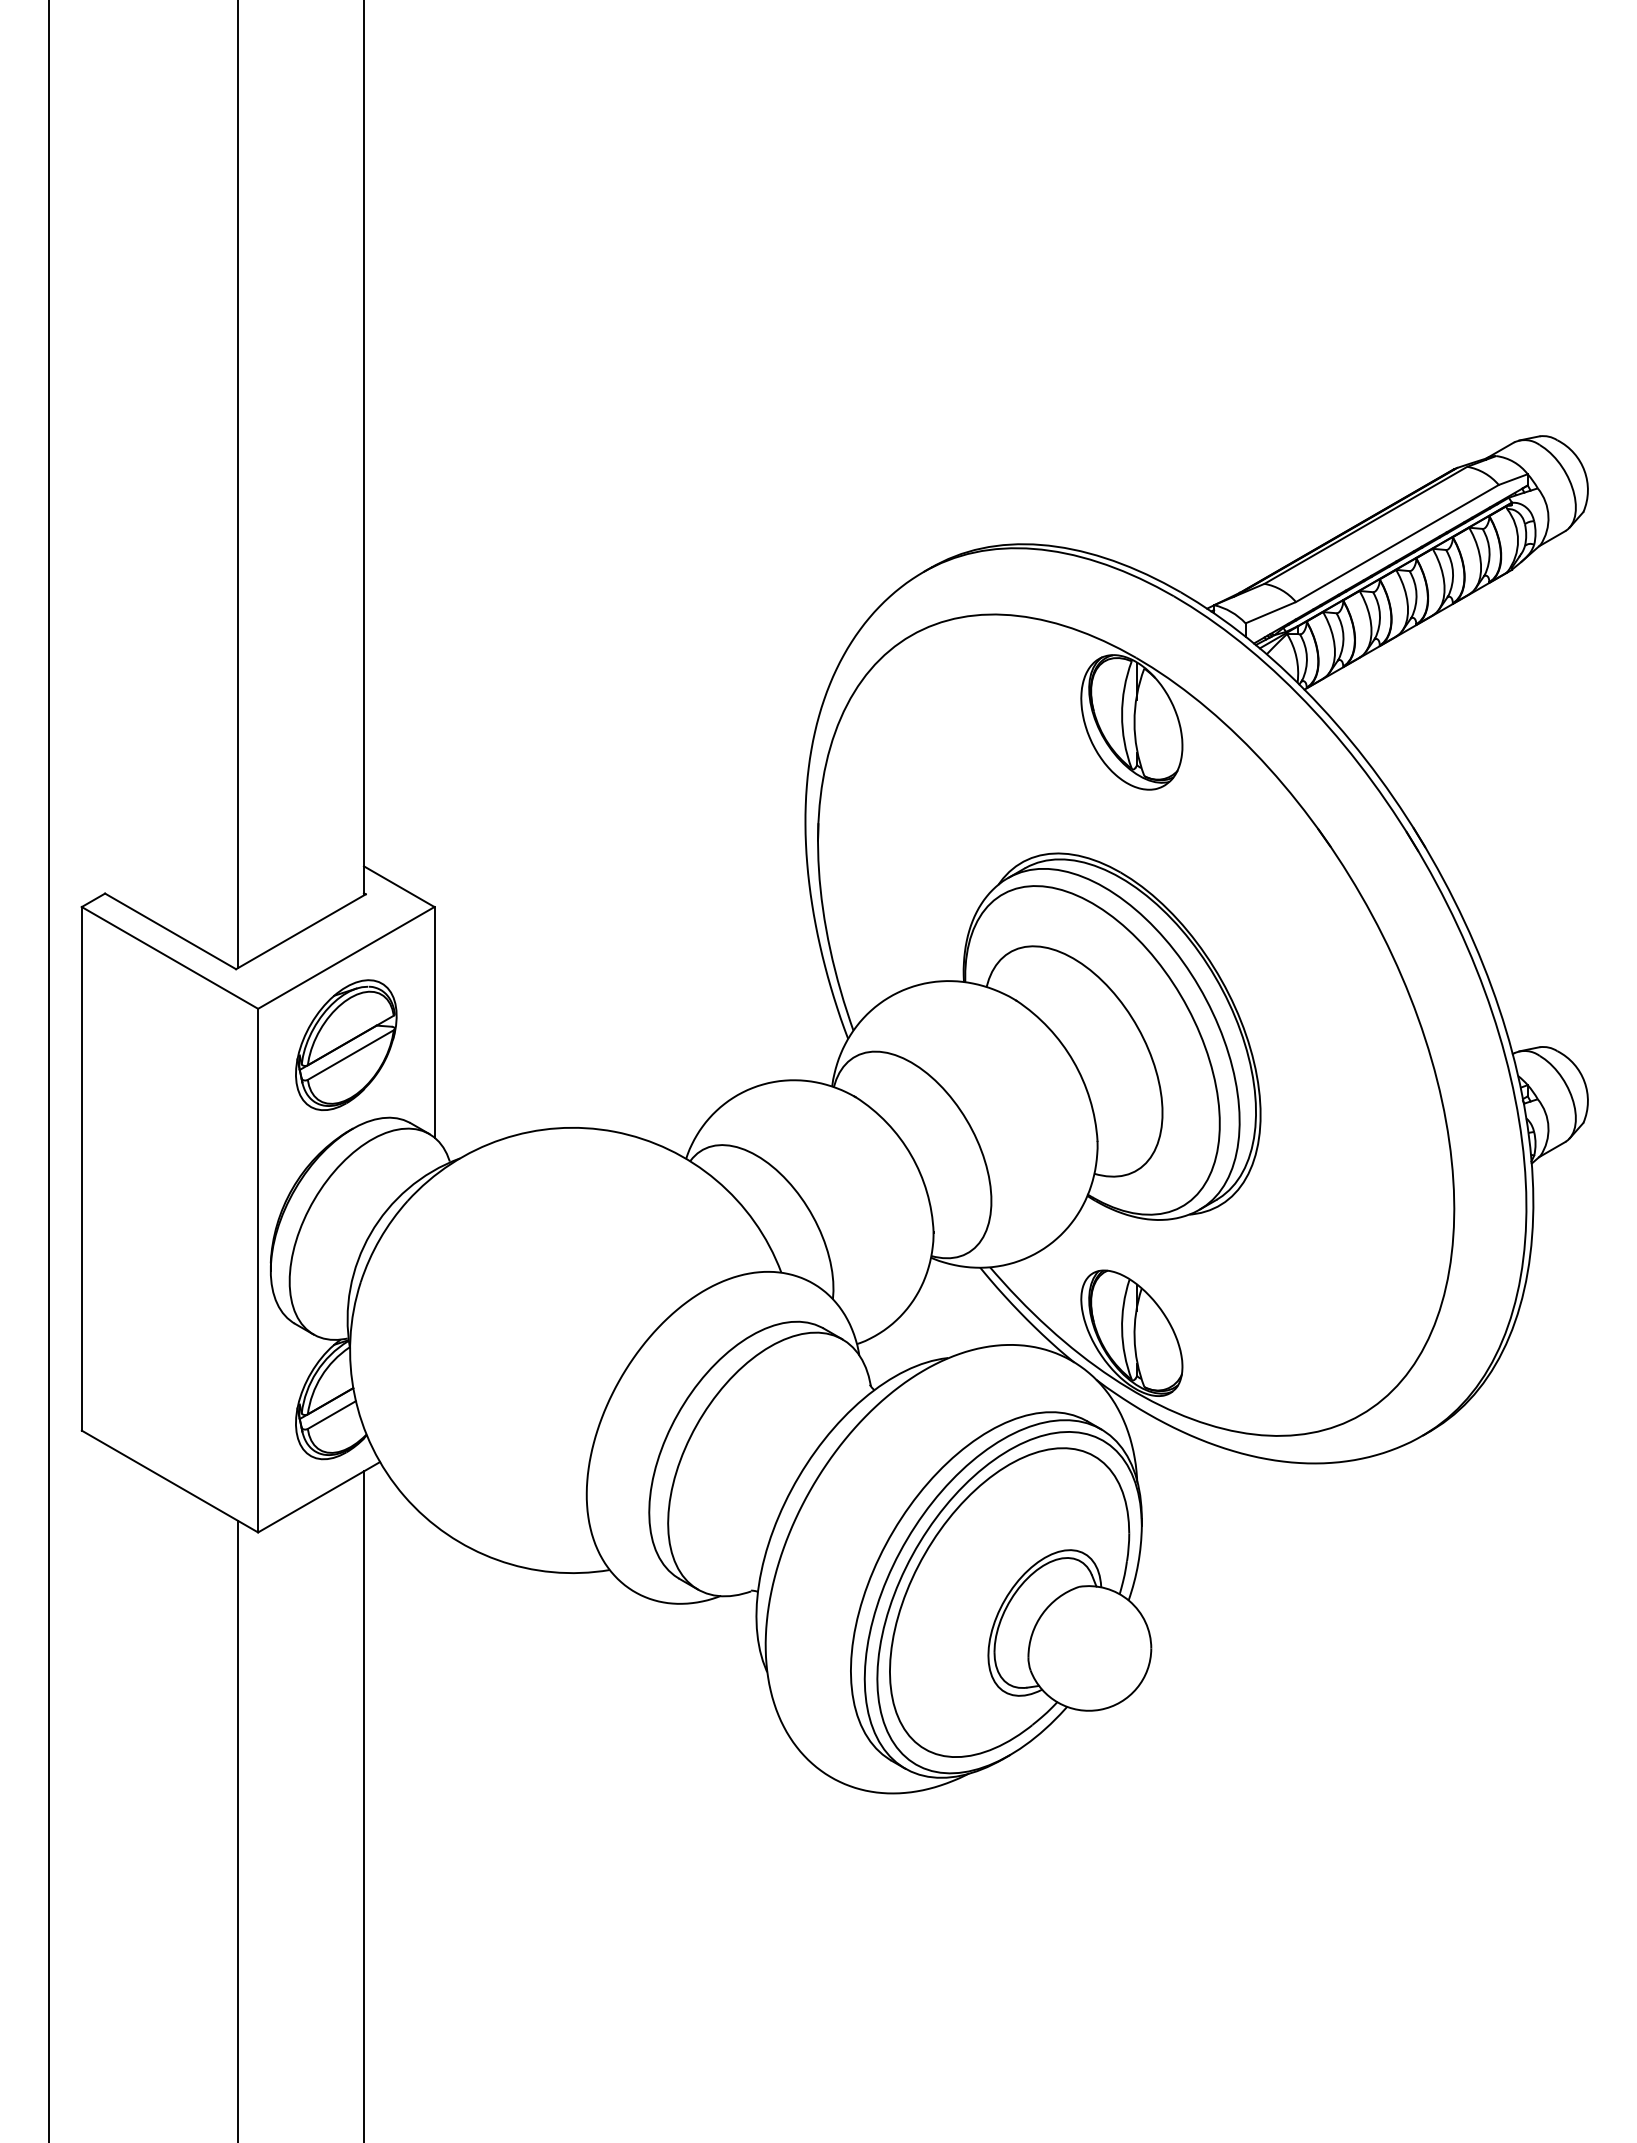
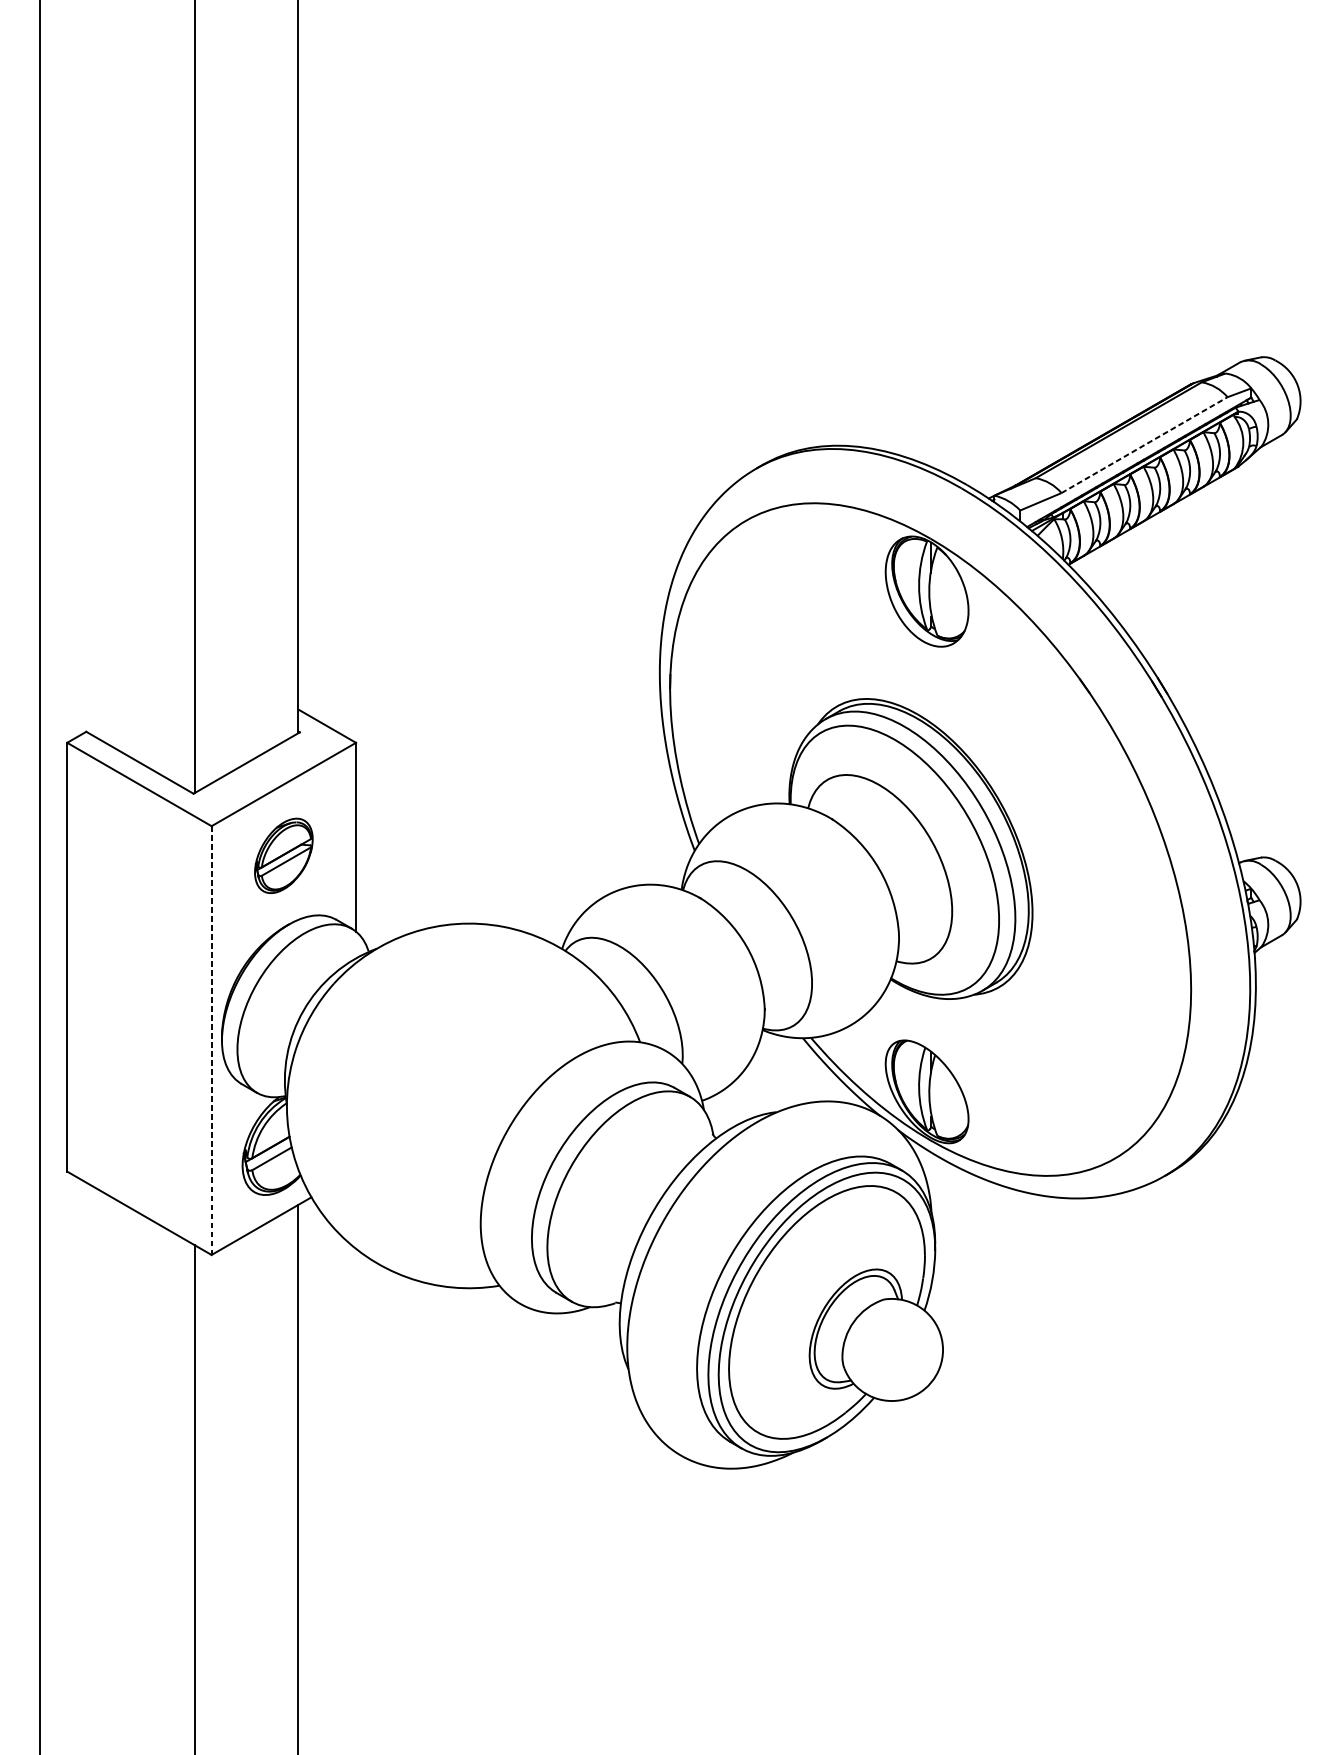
line: (1397, 543) -> (1144, 445), solid -> dashed
part: (346, 1044) -> (283, 855), size x0.7
line: (258, 1270) -> (211, 1040), solid -> dashed

